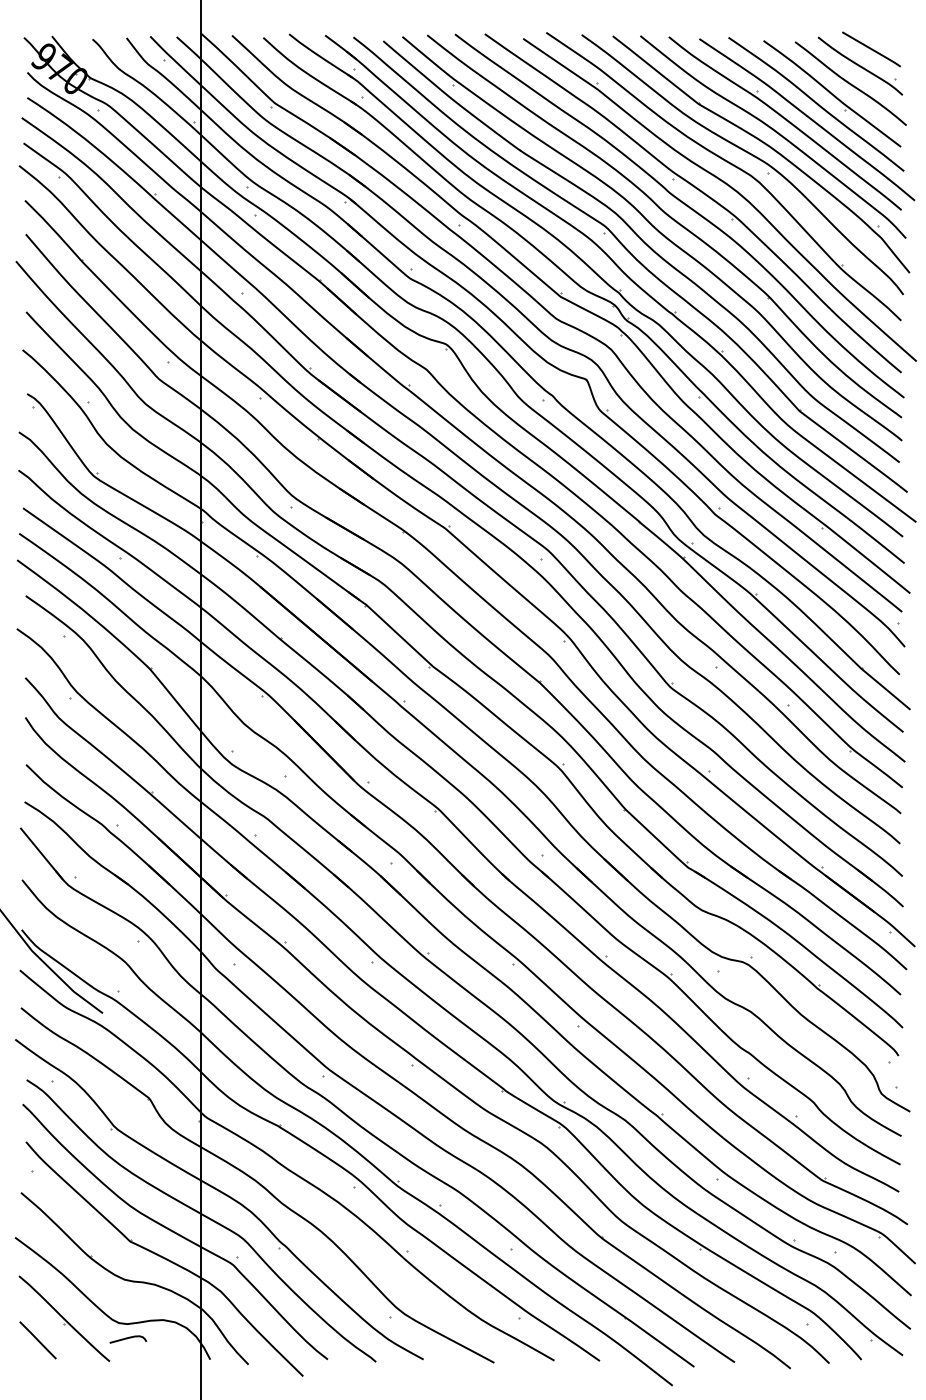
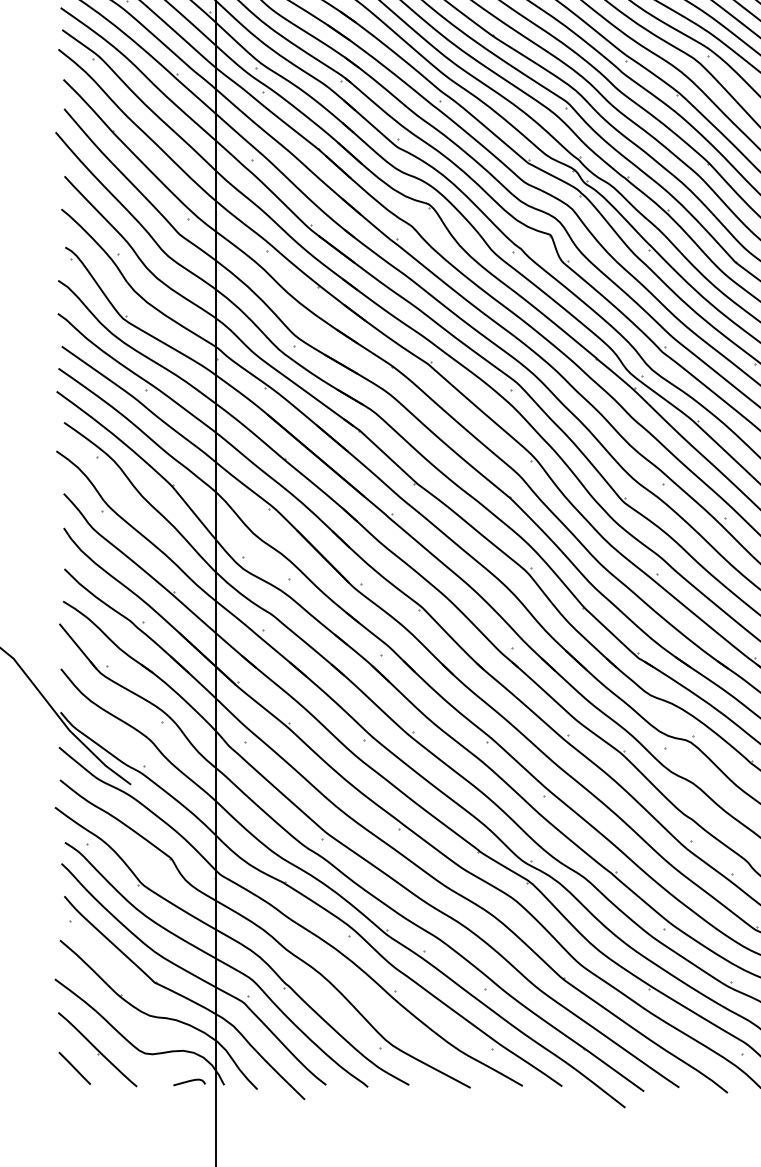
curve: (128, 1338) -> (189, 1081), moved

